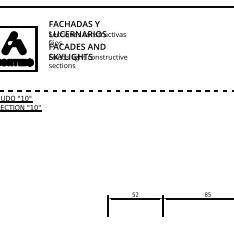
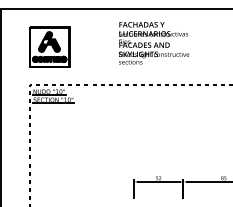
text: (88, 44) -> (154, 43), moved

